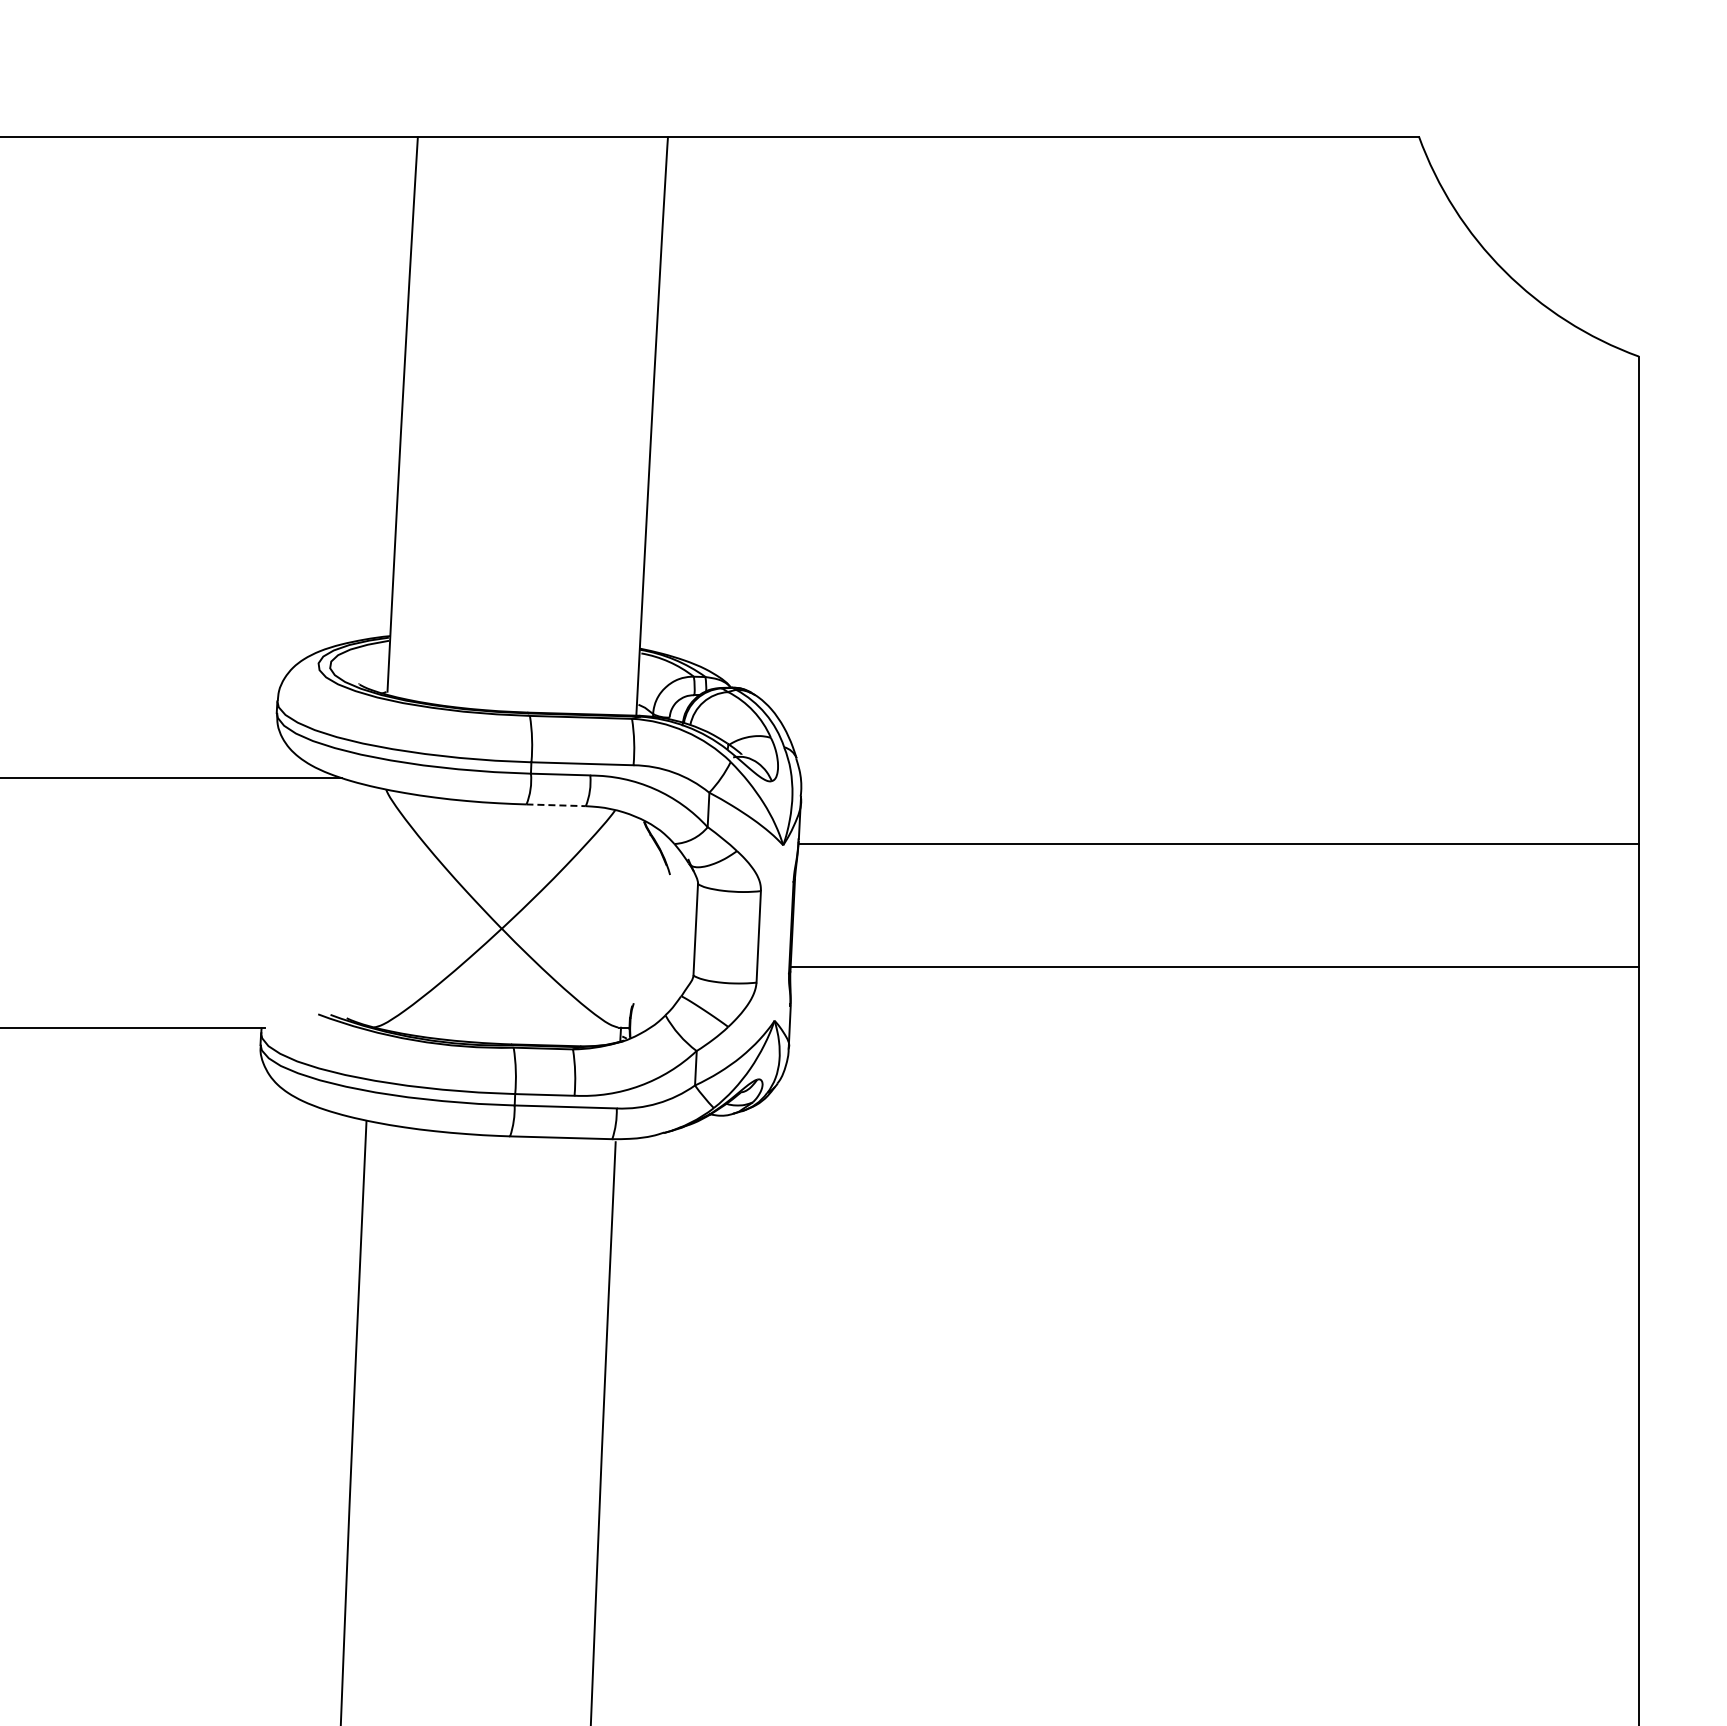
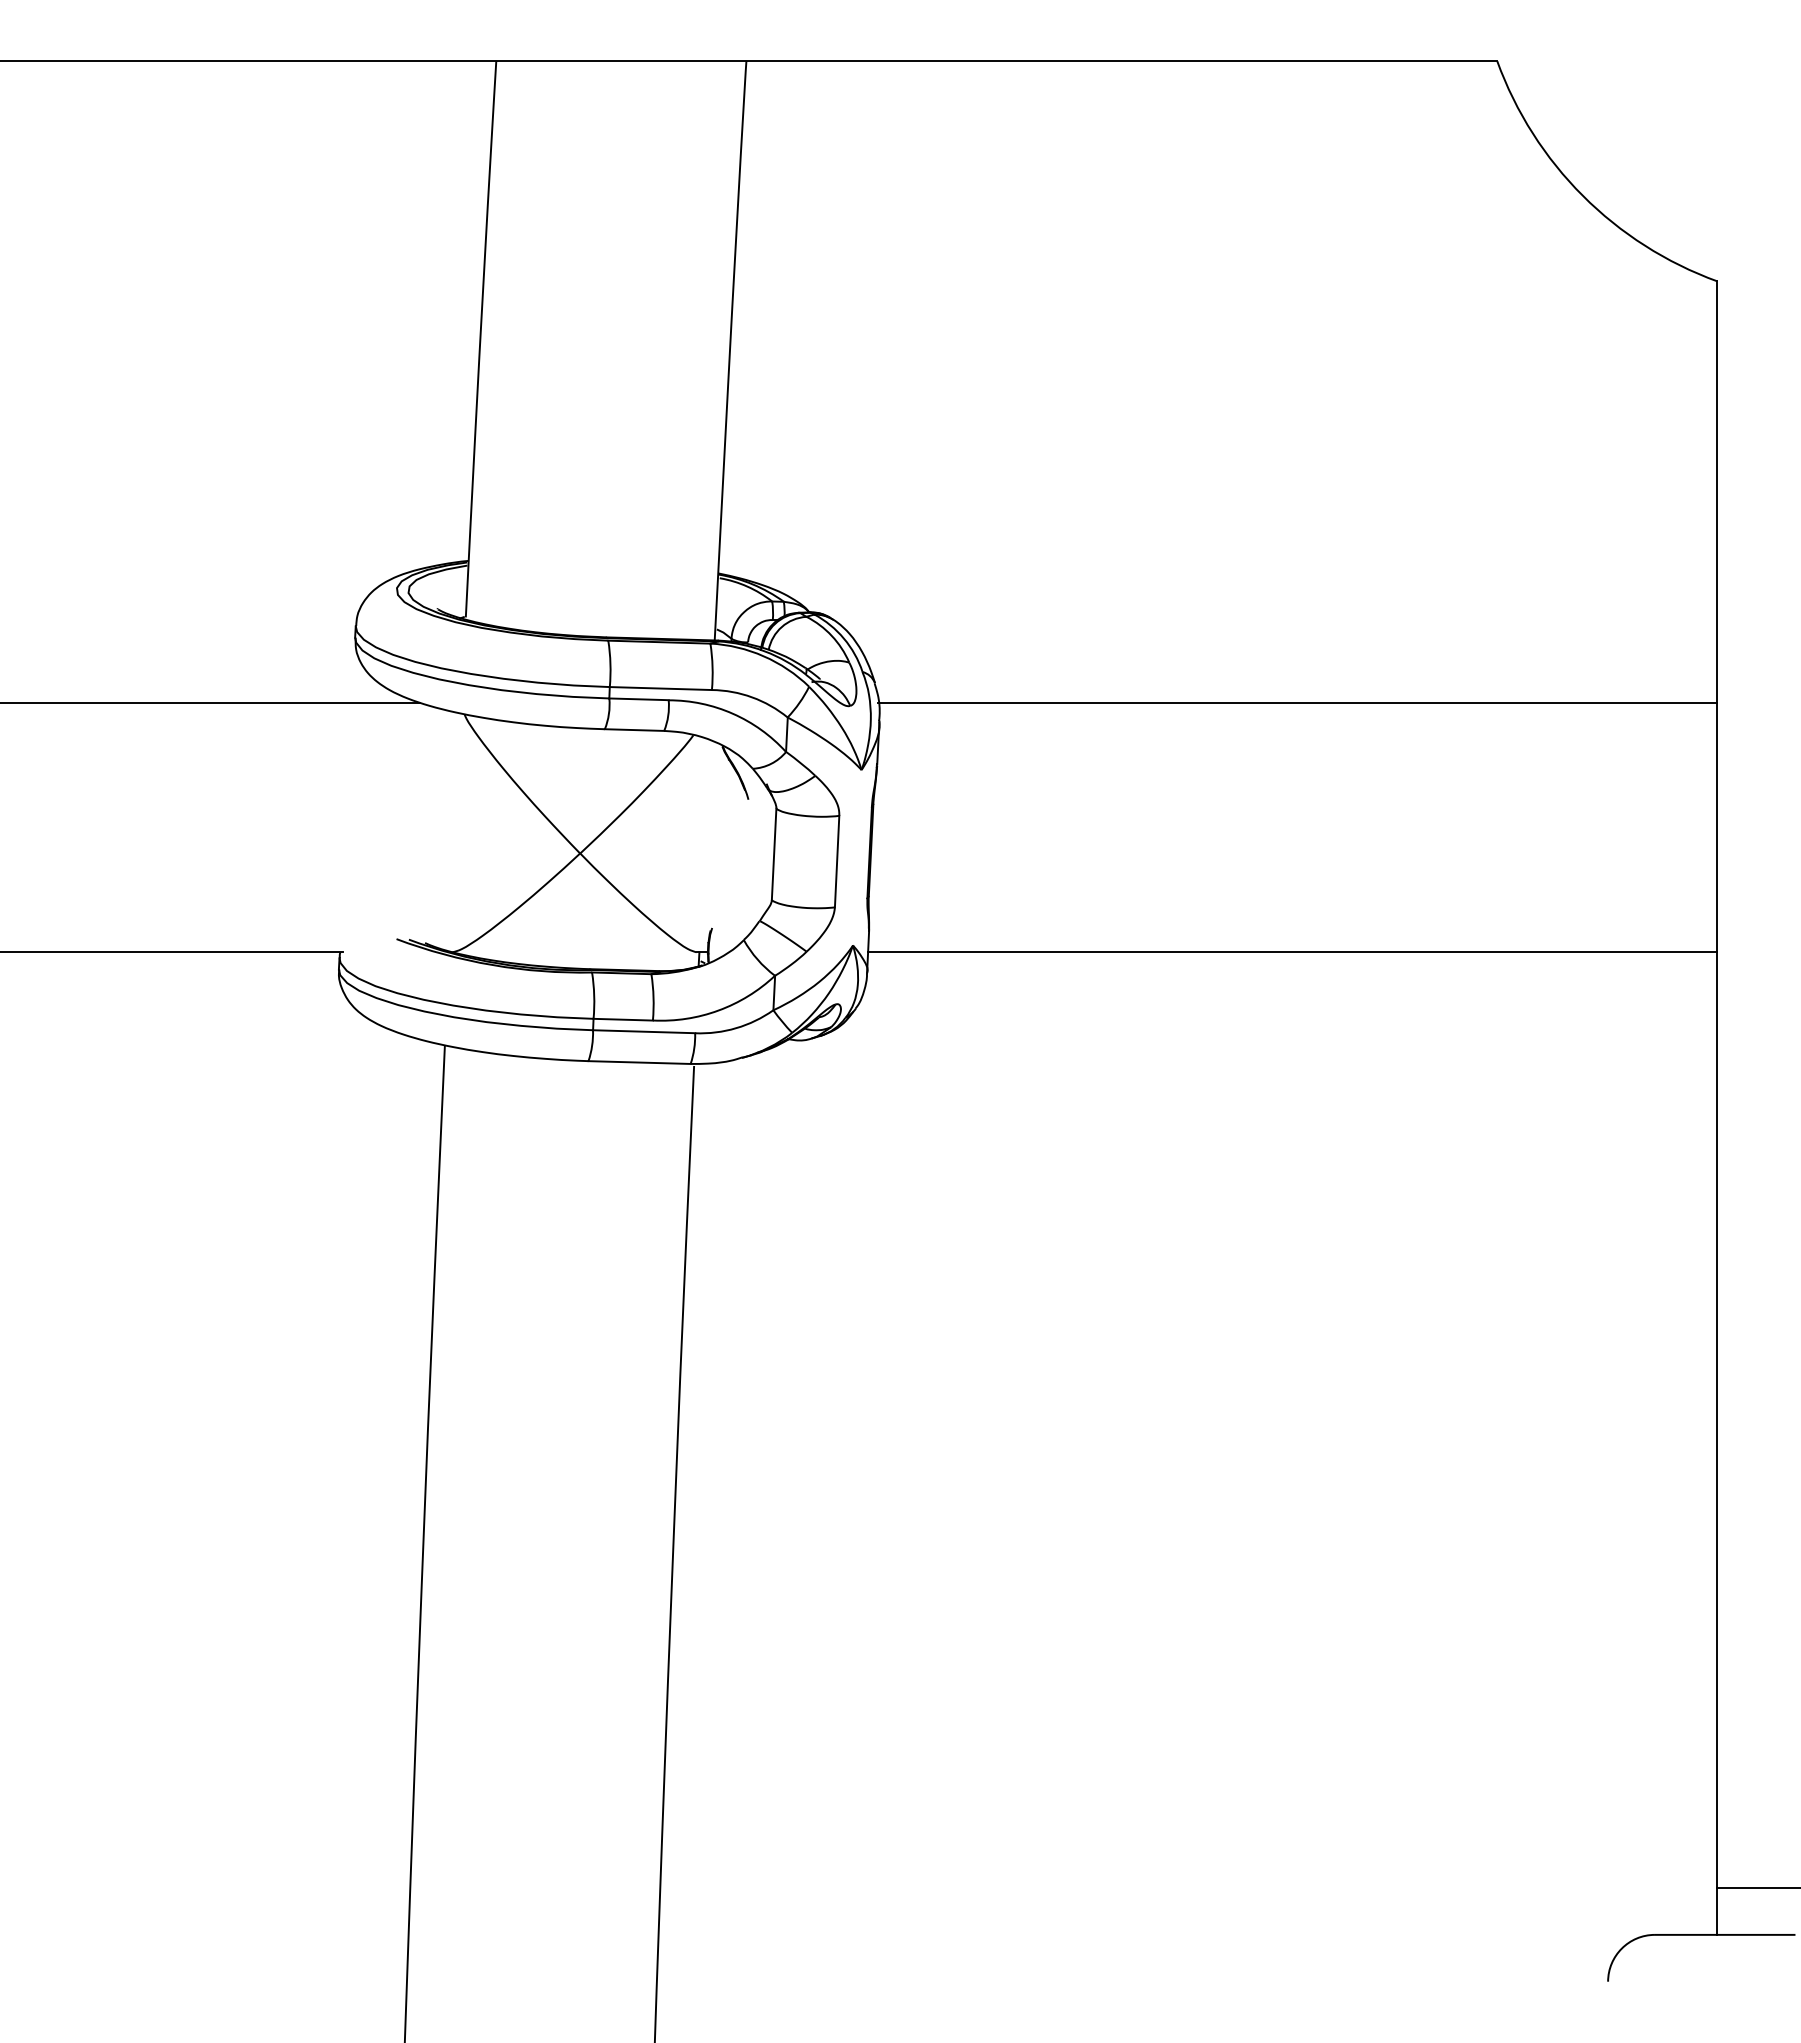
line: (556, 805) -> (634, 730), dashed -> solid
line: (1219, 843) -> (1297, 702), moved
line: (1214, 966) -> (1292, 952), moved

